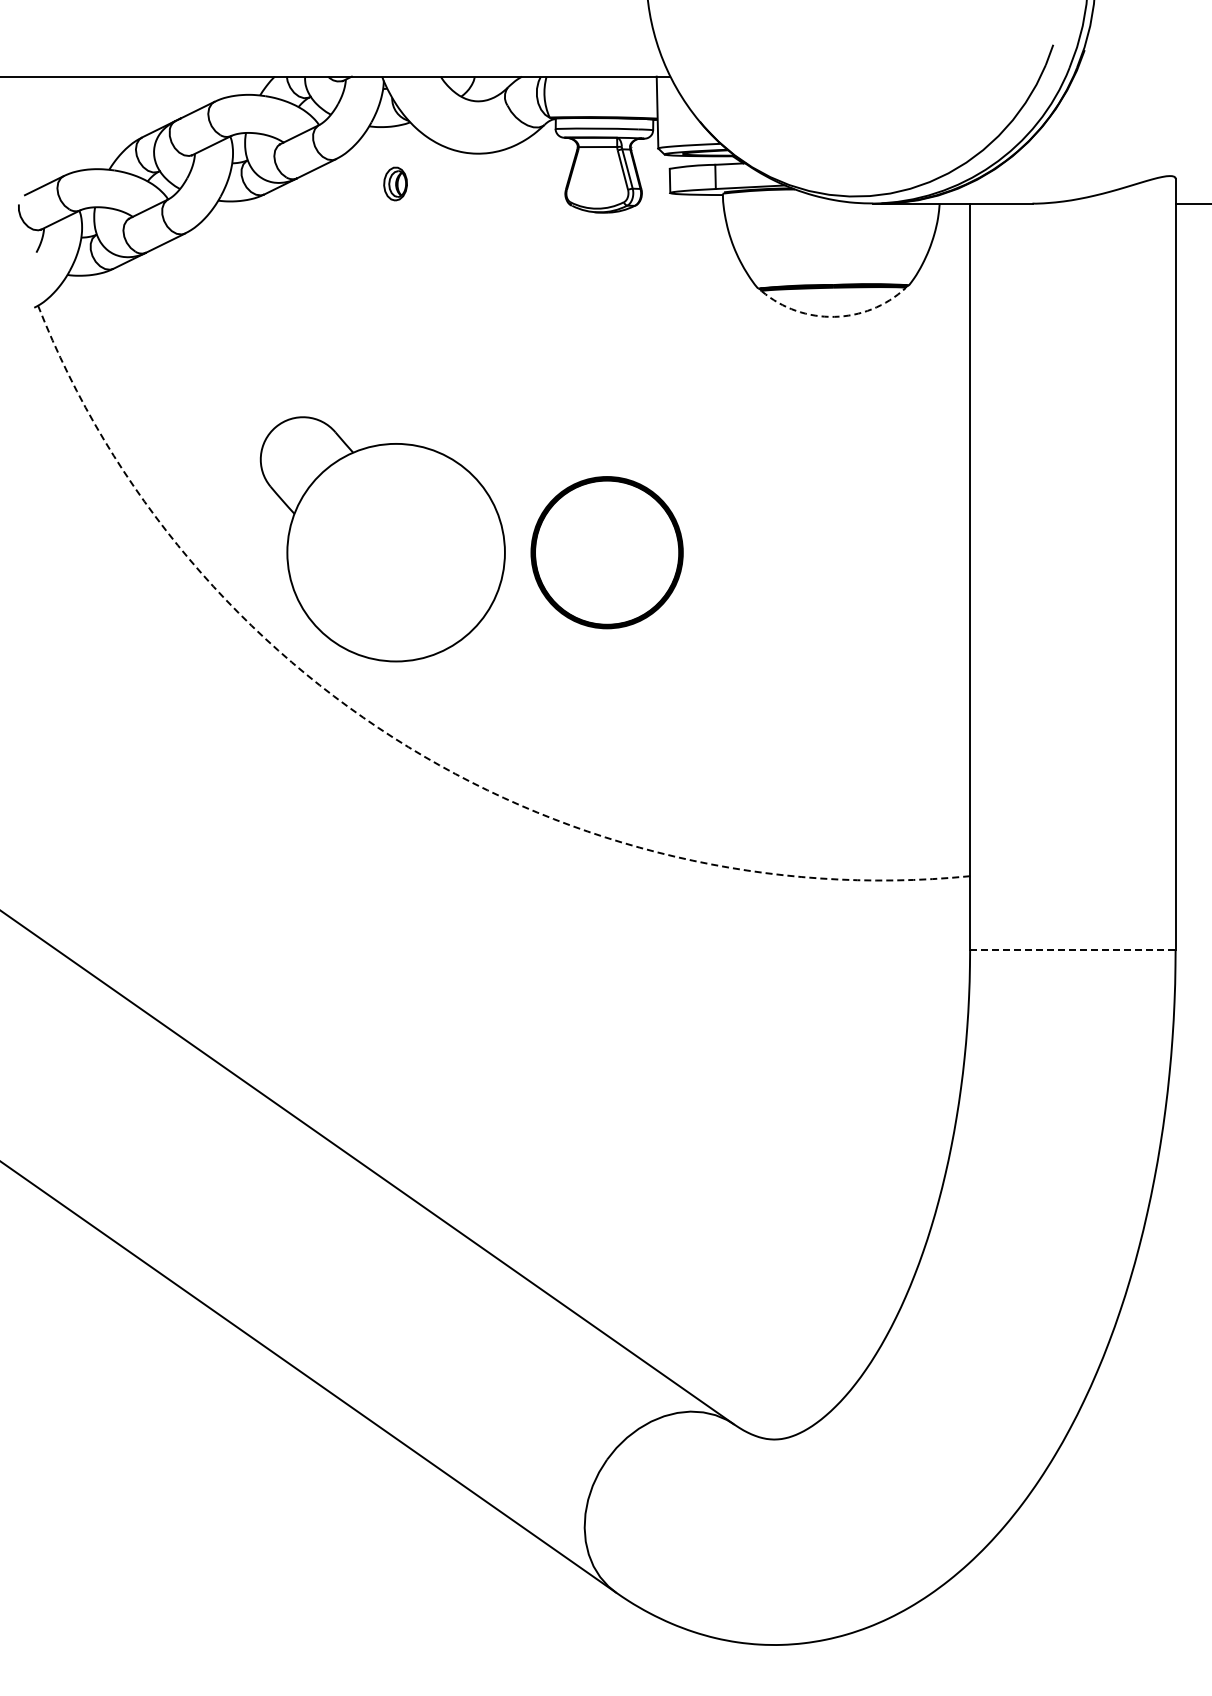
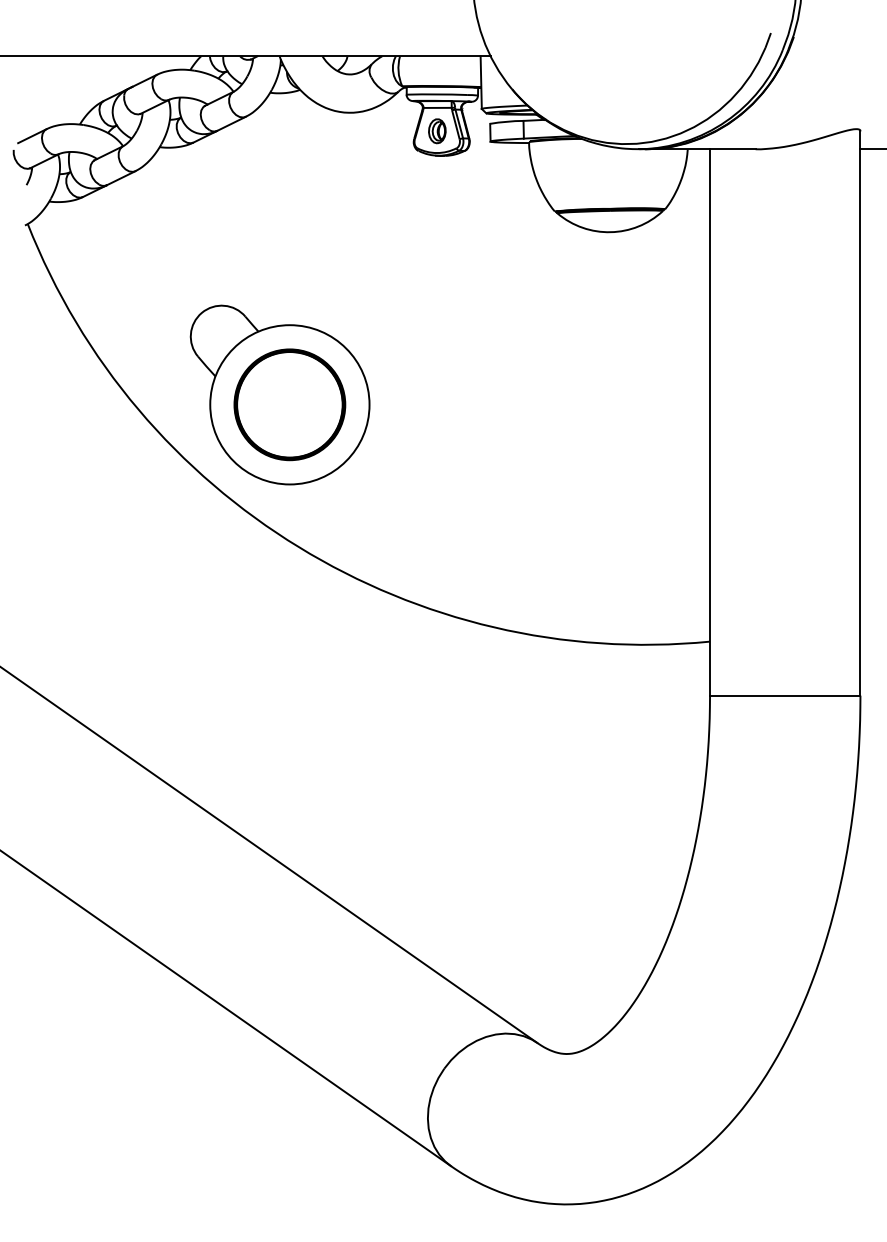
part: (395, 183) -> (437, 130), moved
arc: (834, 316) -> (610, 231), dashed -> solid
part: (606, 552) -> (289, 404), moved
arc: (408, 747) -> (298, 547), dashed -> solid
line: (1072, 949) -> (784, 695), dashed -> solid

